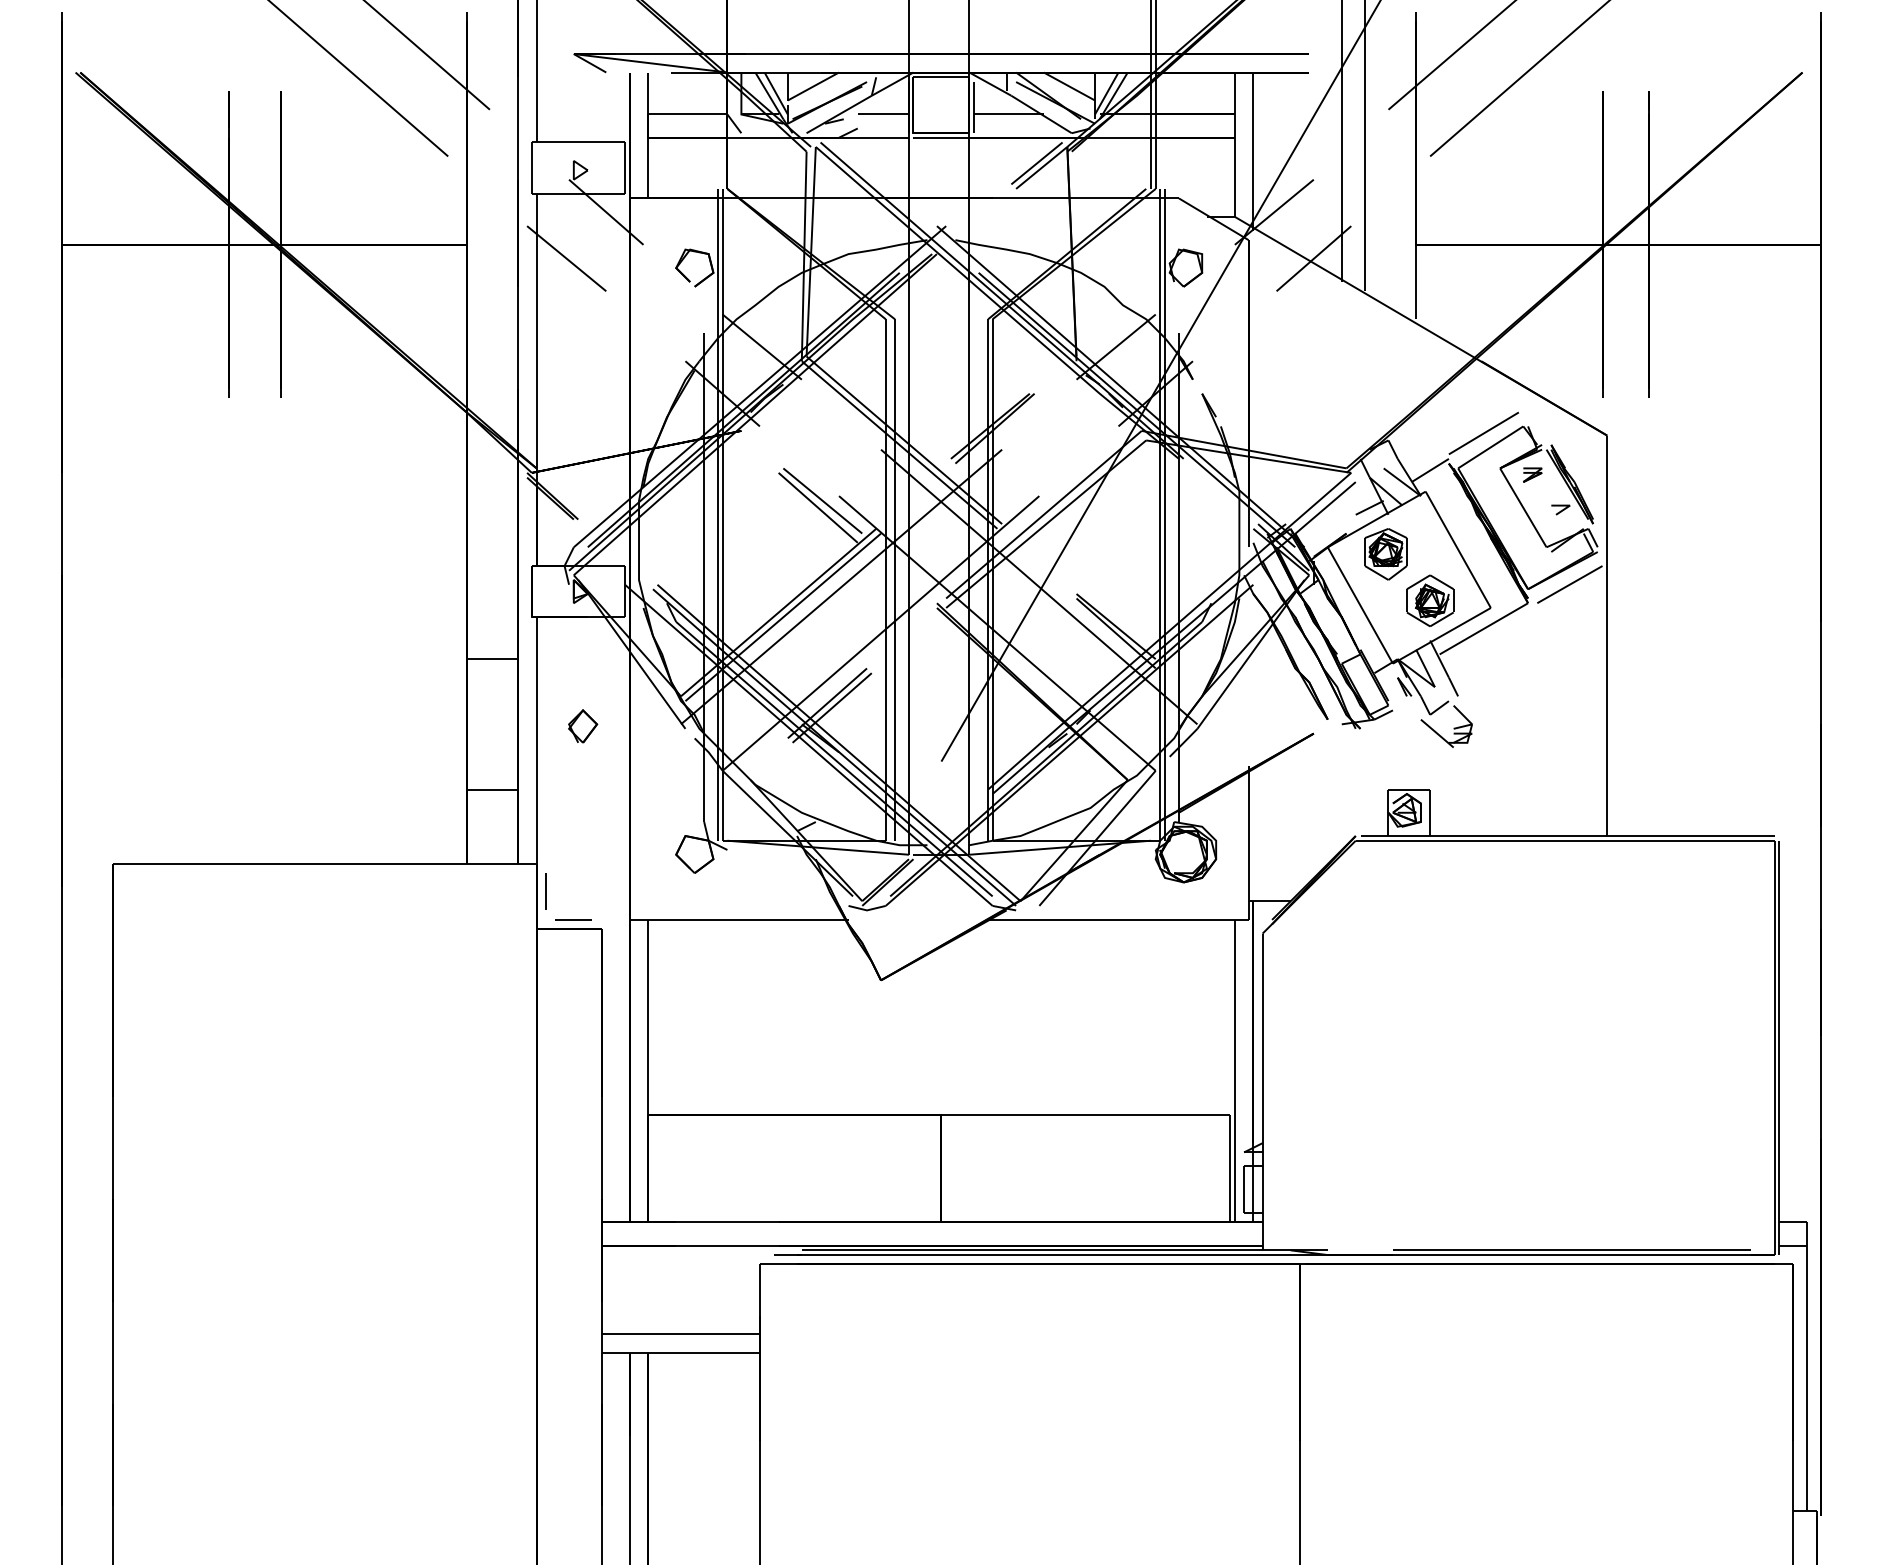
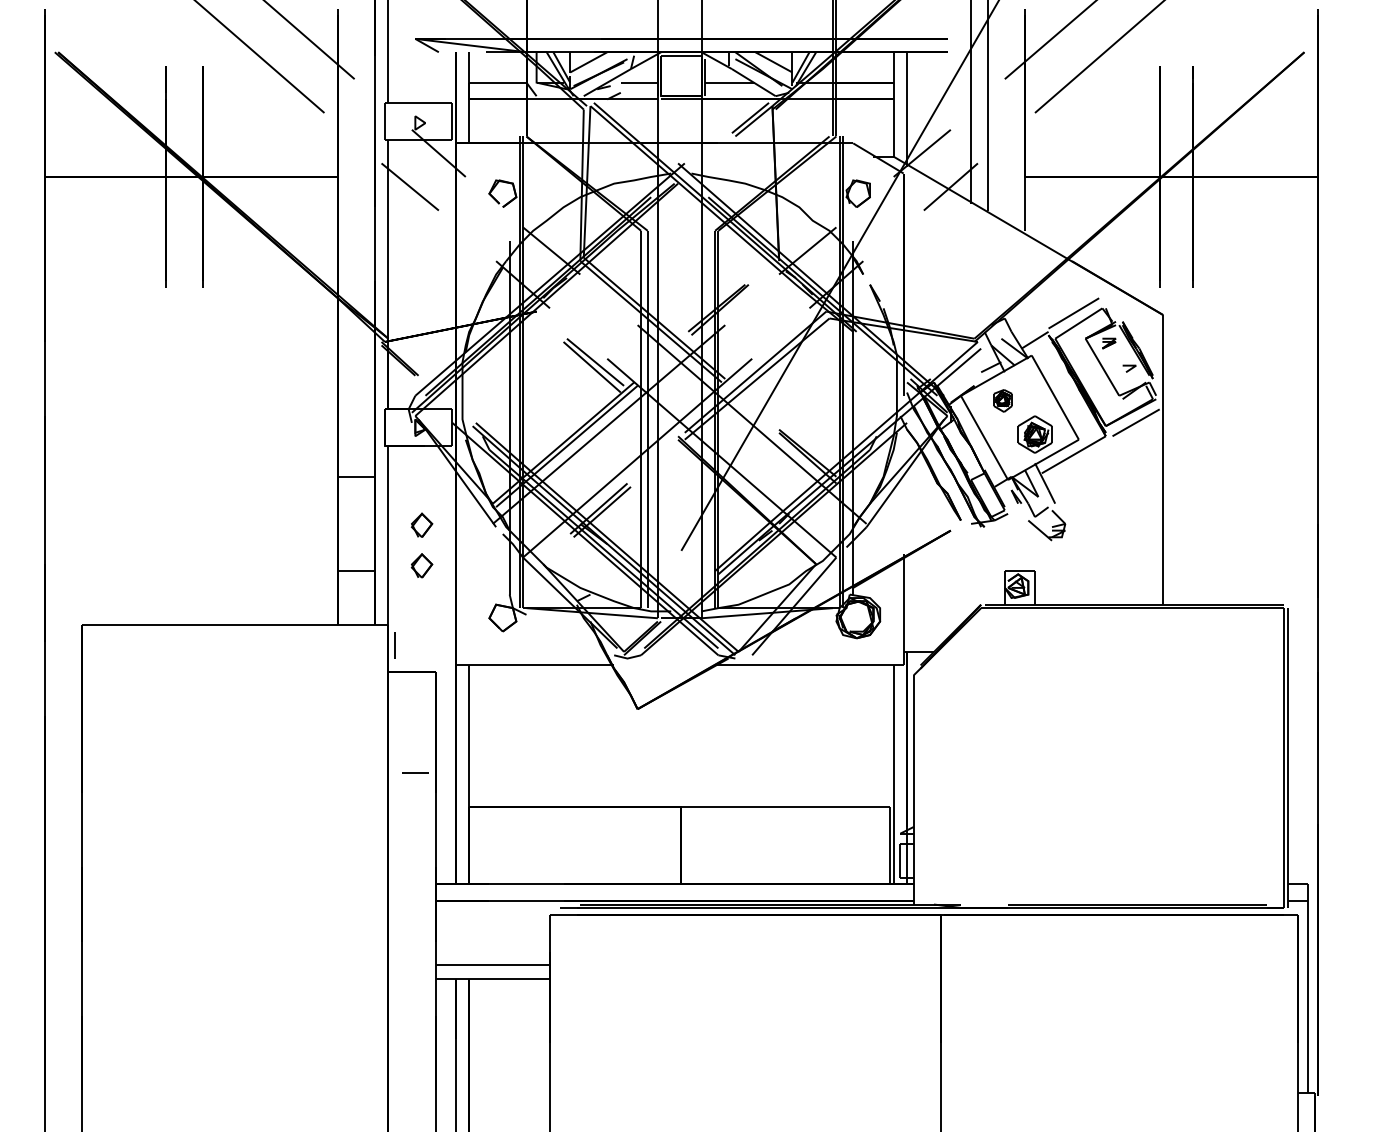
part: (1385, 554) -> (1002, 401), size x0.6
part: (583, 782) -> (422, 566), added
line: (573, 919) -> (415, 772), moved

